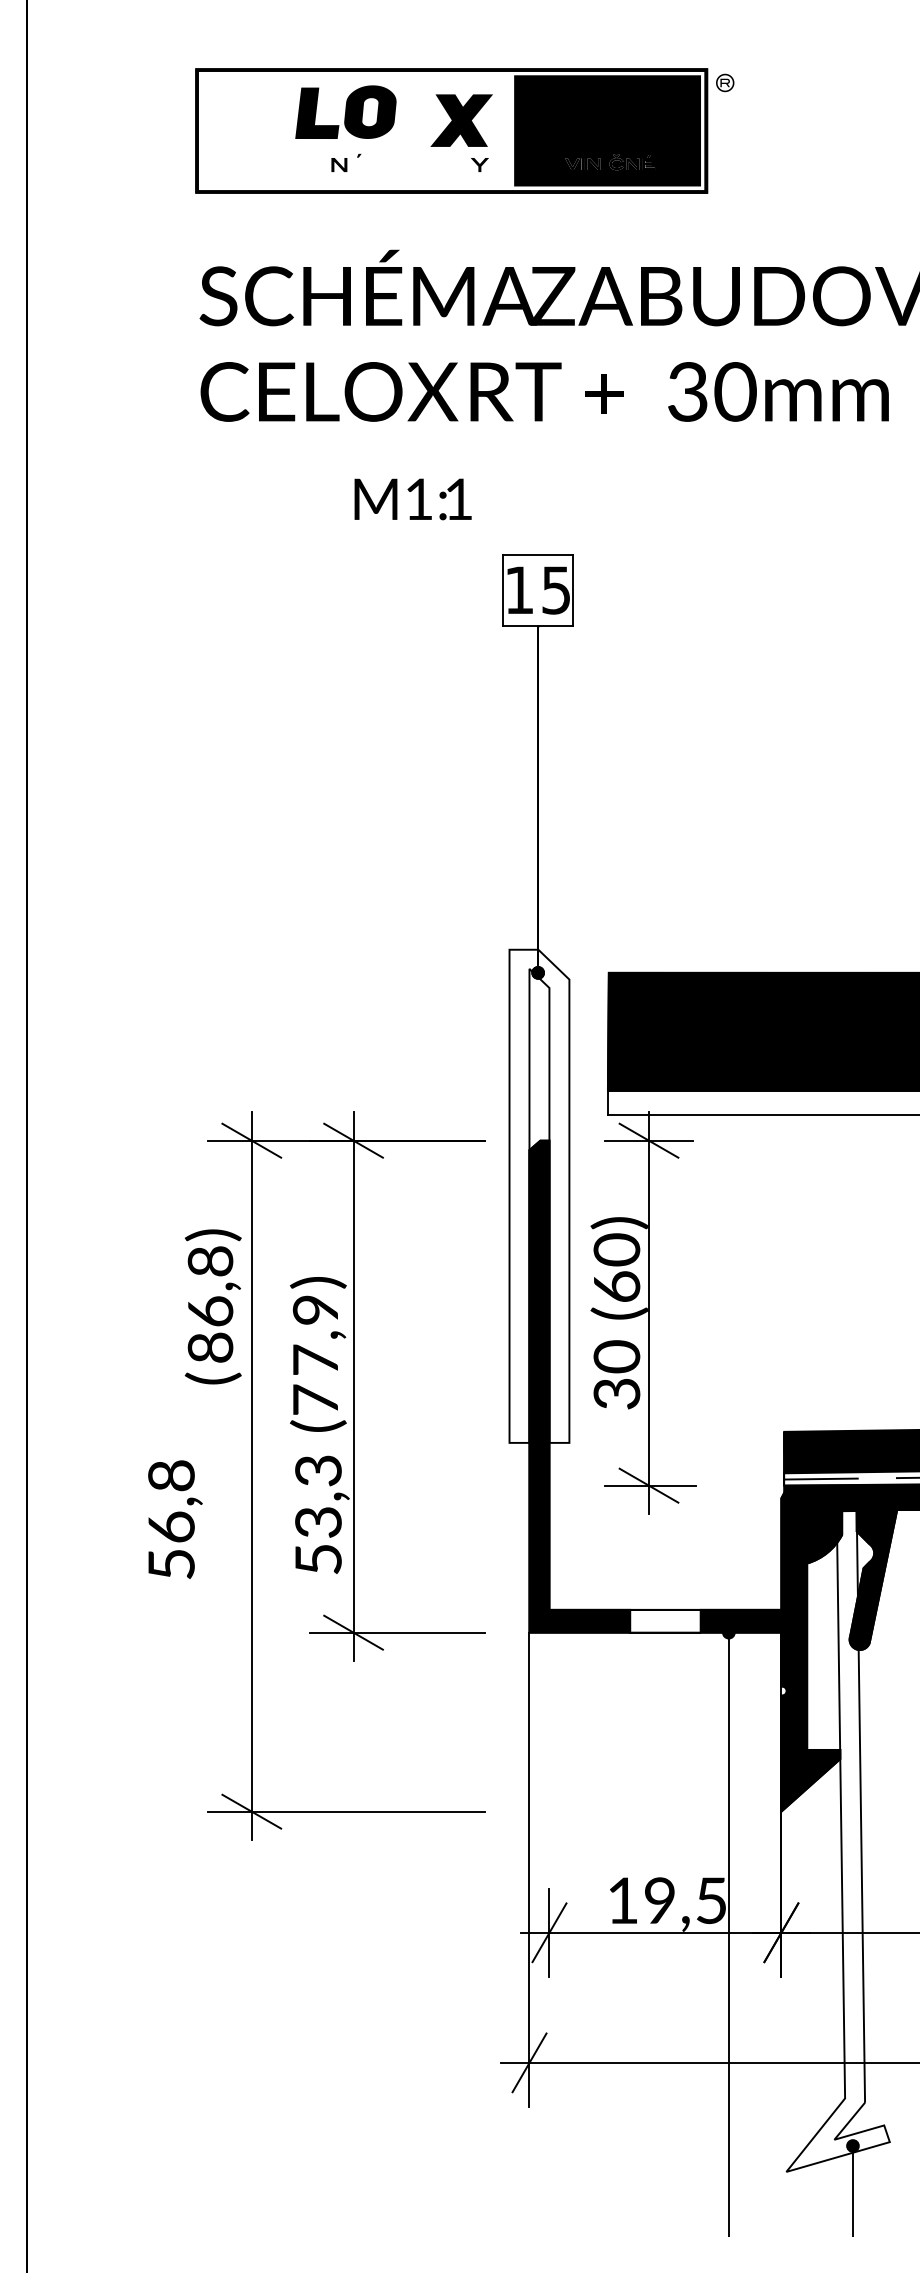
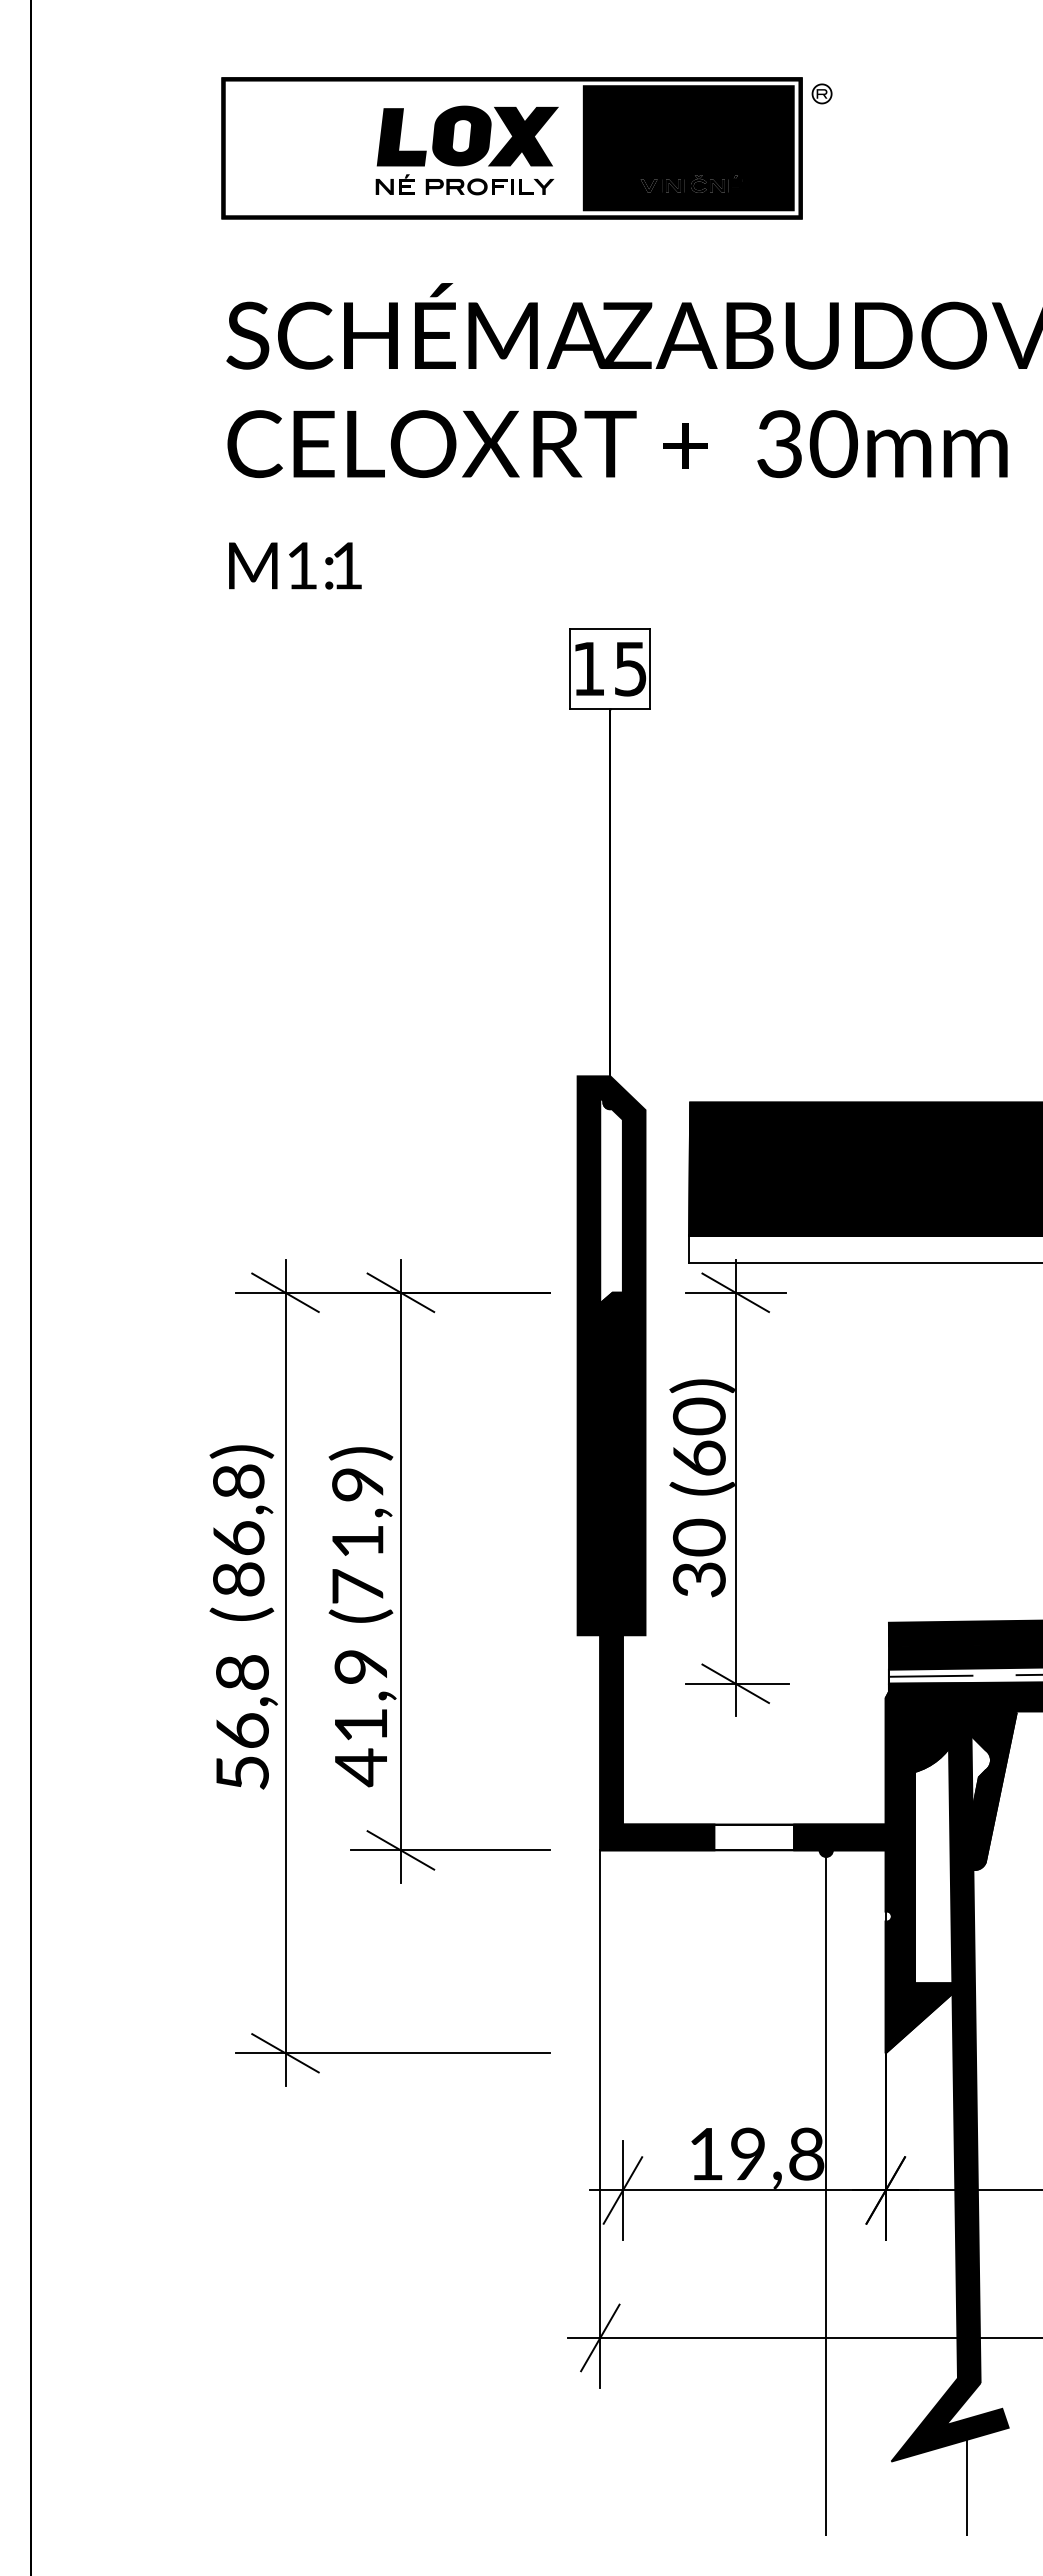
part: (345, 111) -> (433, 135), moved
fill: (358, 164) -> (406, 186), added
part: (422, 164) -> (479, 186), added
text: (413, 499) -> (295, 565), moved
fill: (539, 1196) -> (611, 1355), added
text: (212, 1306) -> (241, 1532), moved
text: (315, 1359) -> (357, 1540), 7,9 -> 1,9
text: (317, 1516) -> (360, 1718), 53,3 -> 41,9
text: (175, 1519) -> (246, 1722), moved
fill: (837, 1841) -> (949, 2086), added
text: (711, 1900) -> (806, 2153), 19,5 -> 19,8

